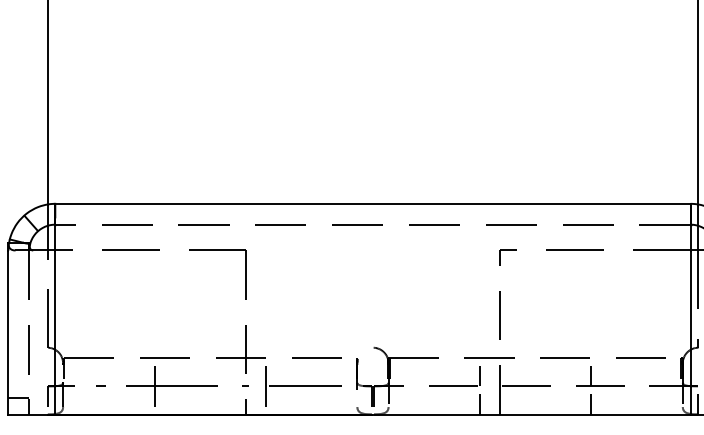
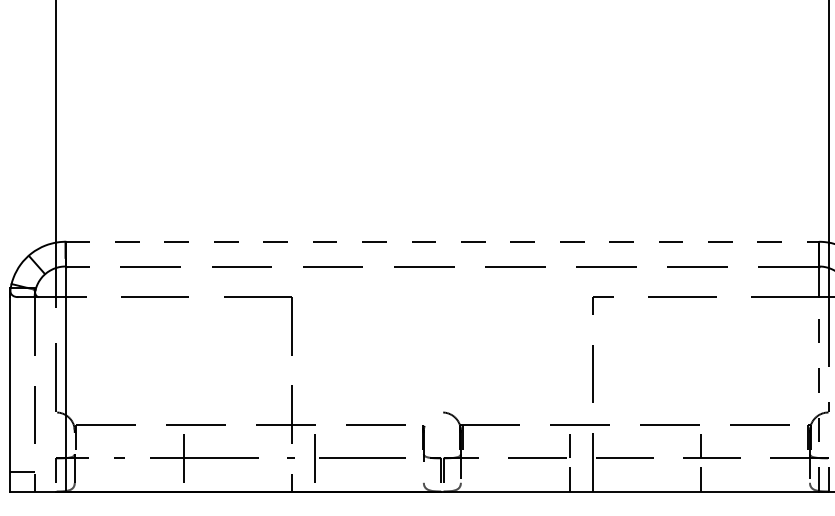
line: (372, 203) -> (441, 241), solid -> dashed
line: (690, 332) -> (819, 394), solid -> dashed

